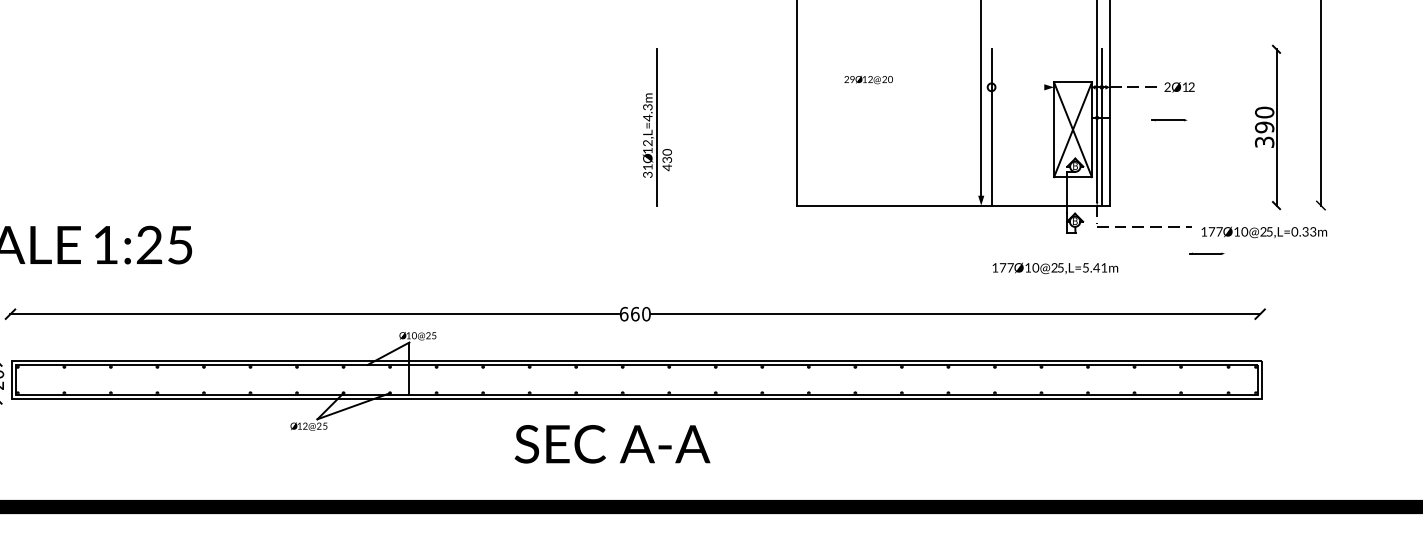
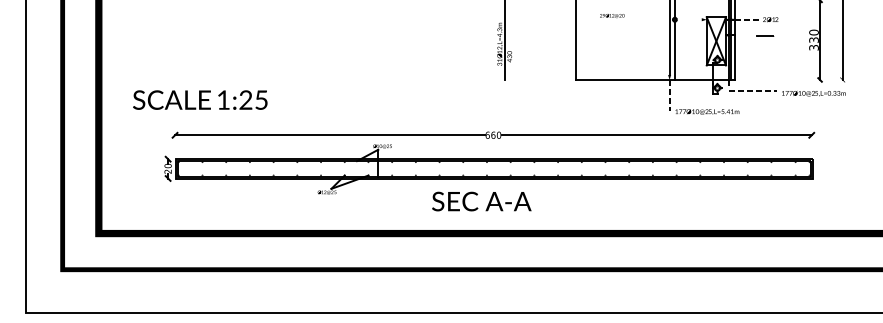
text: (1263, 128) -> (813, 40), 390 -> 330
line: (980, 234) -> (669, 94), added
line: (1206, 251) -> (784, 103), removed

